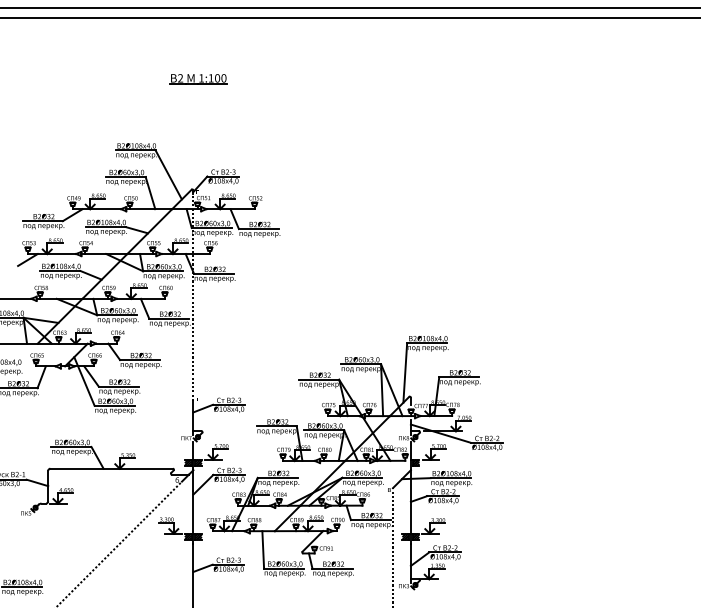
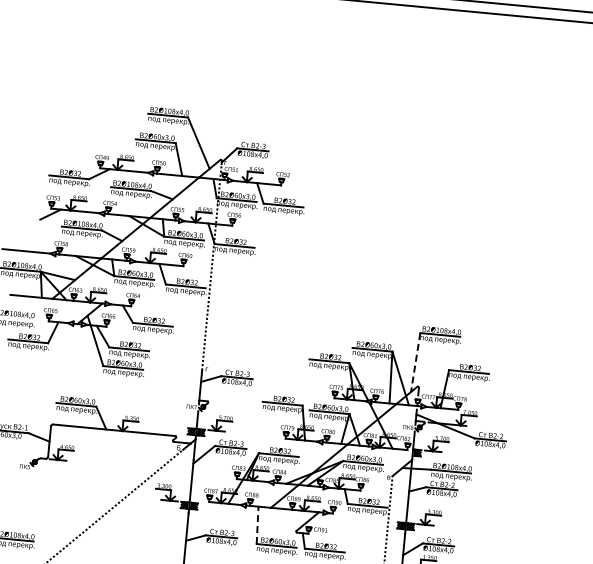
part: (198, 79) -> (237, 50), removed
line: (405, 372) -> (415, 362), solid -> dashed
line: (263, 549) -> (257, 525), solid -> dashed

